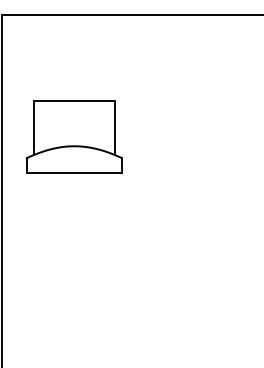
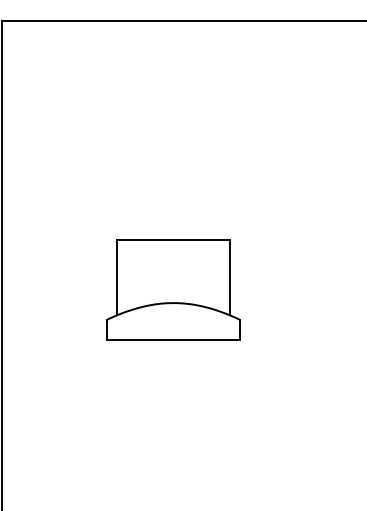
part: (74, 136) -> (173, 289), moved

